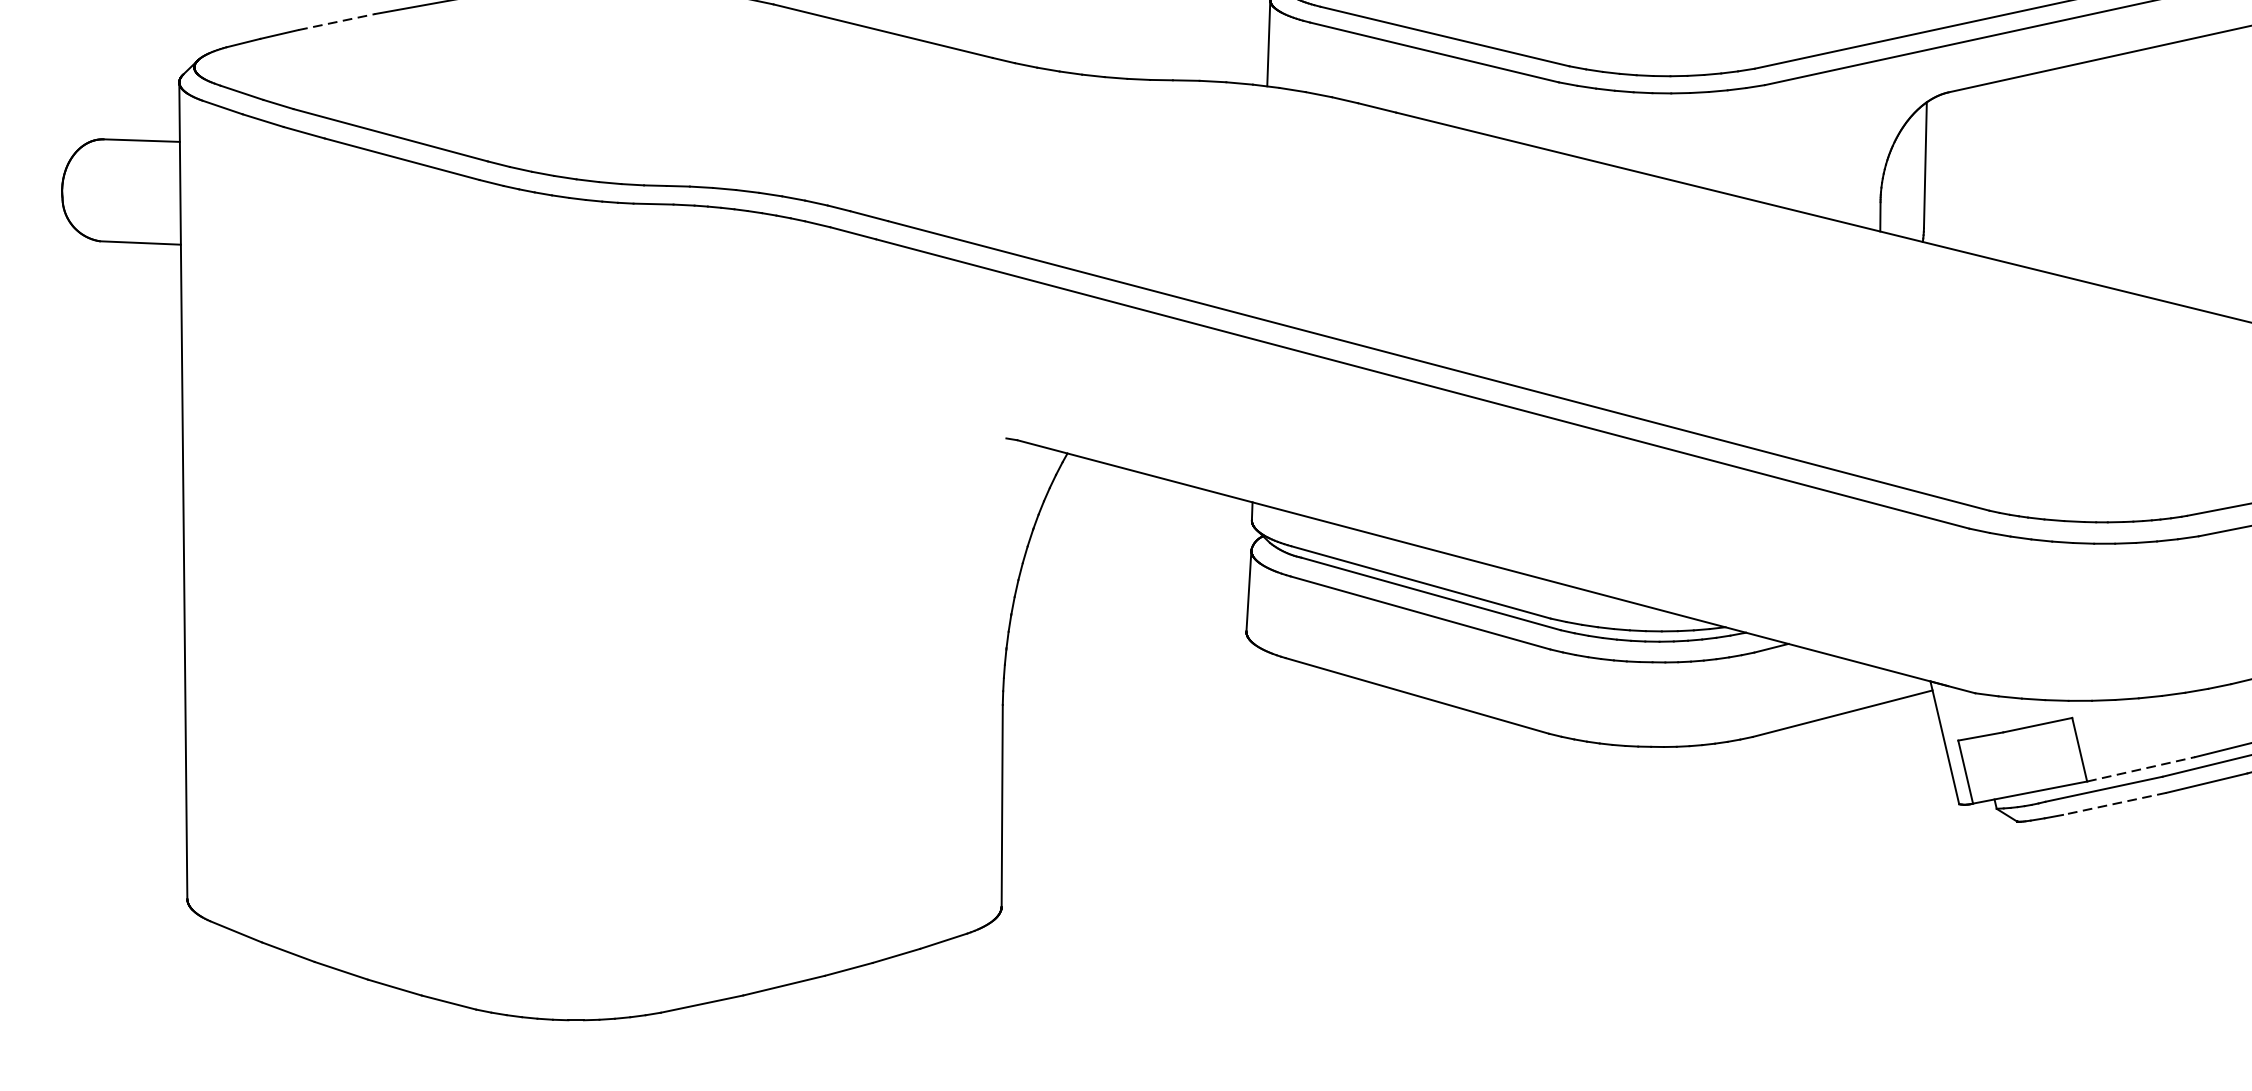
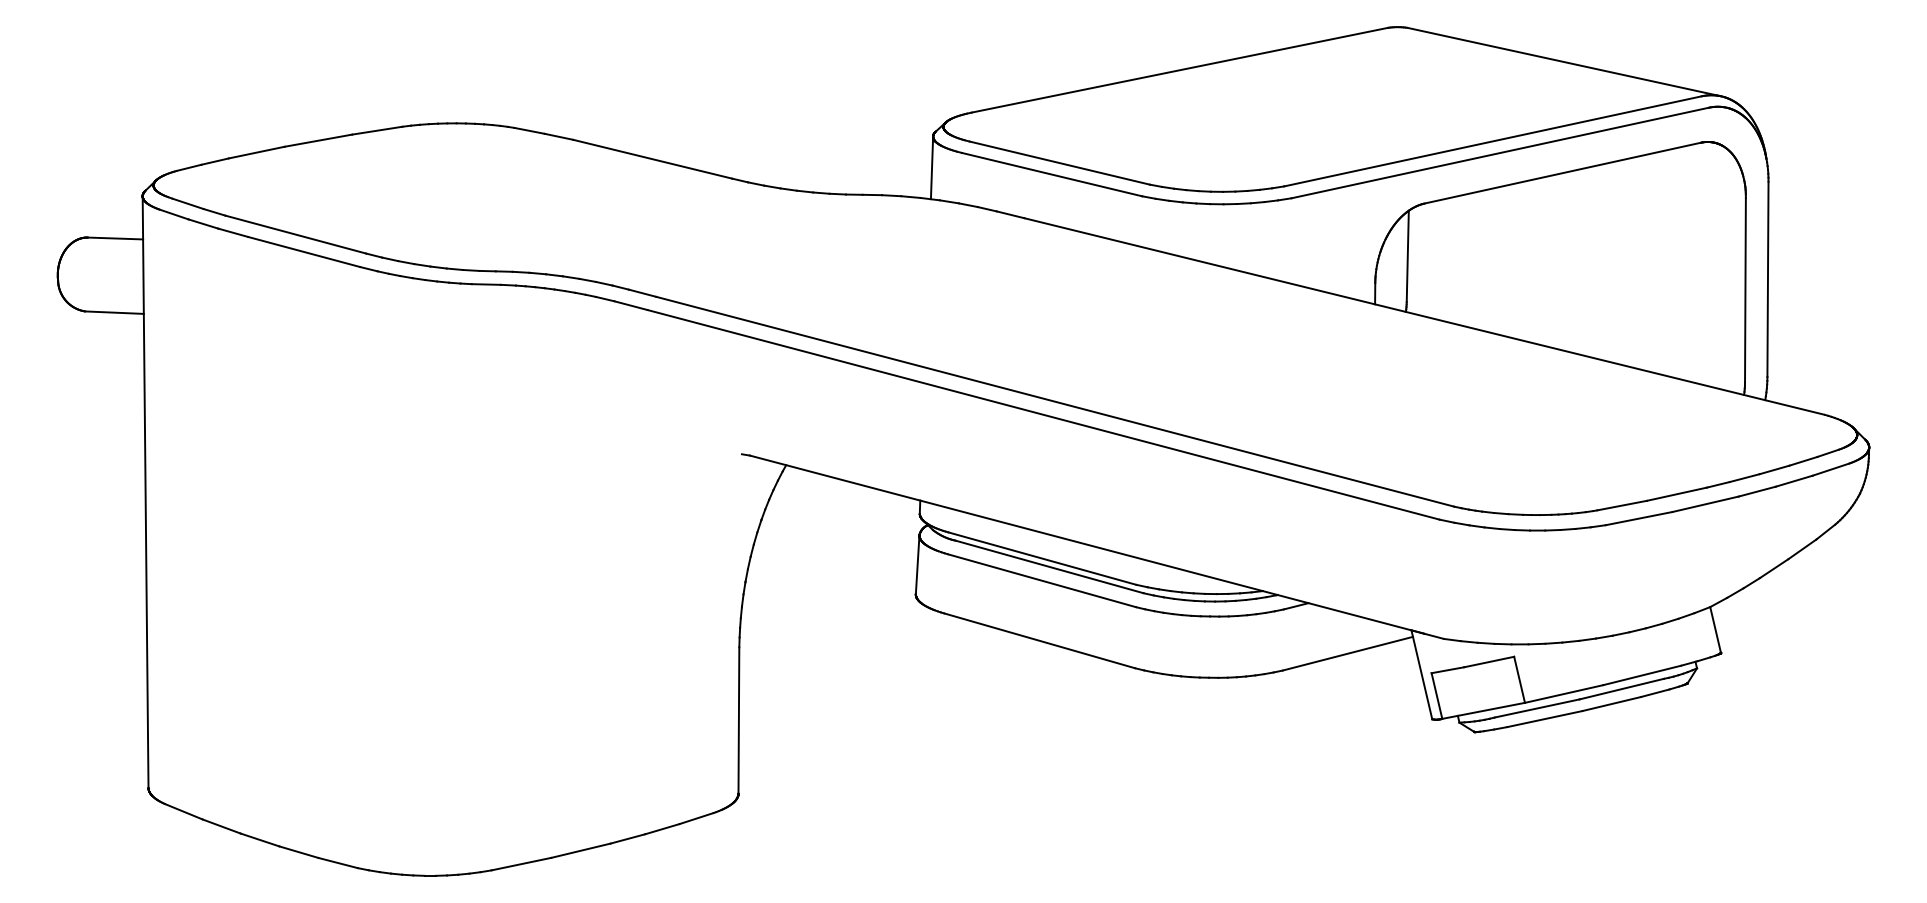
line: (336, 21) -> (256, 152), dashed -> solid
line: (2141, 768) -> (1564, 693), dashed -> solid
line: (2114, 804) -> (1544, 719), dashed -> solid

